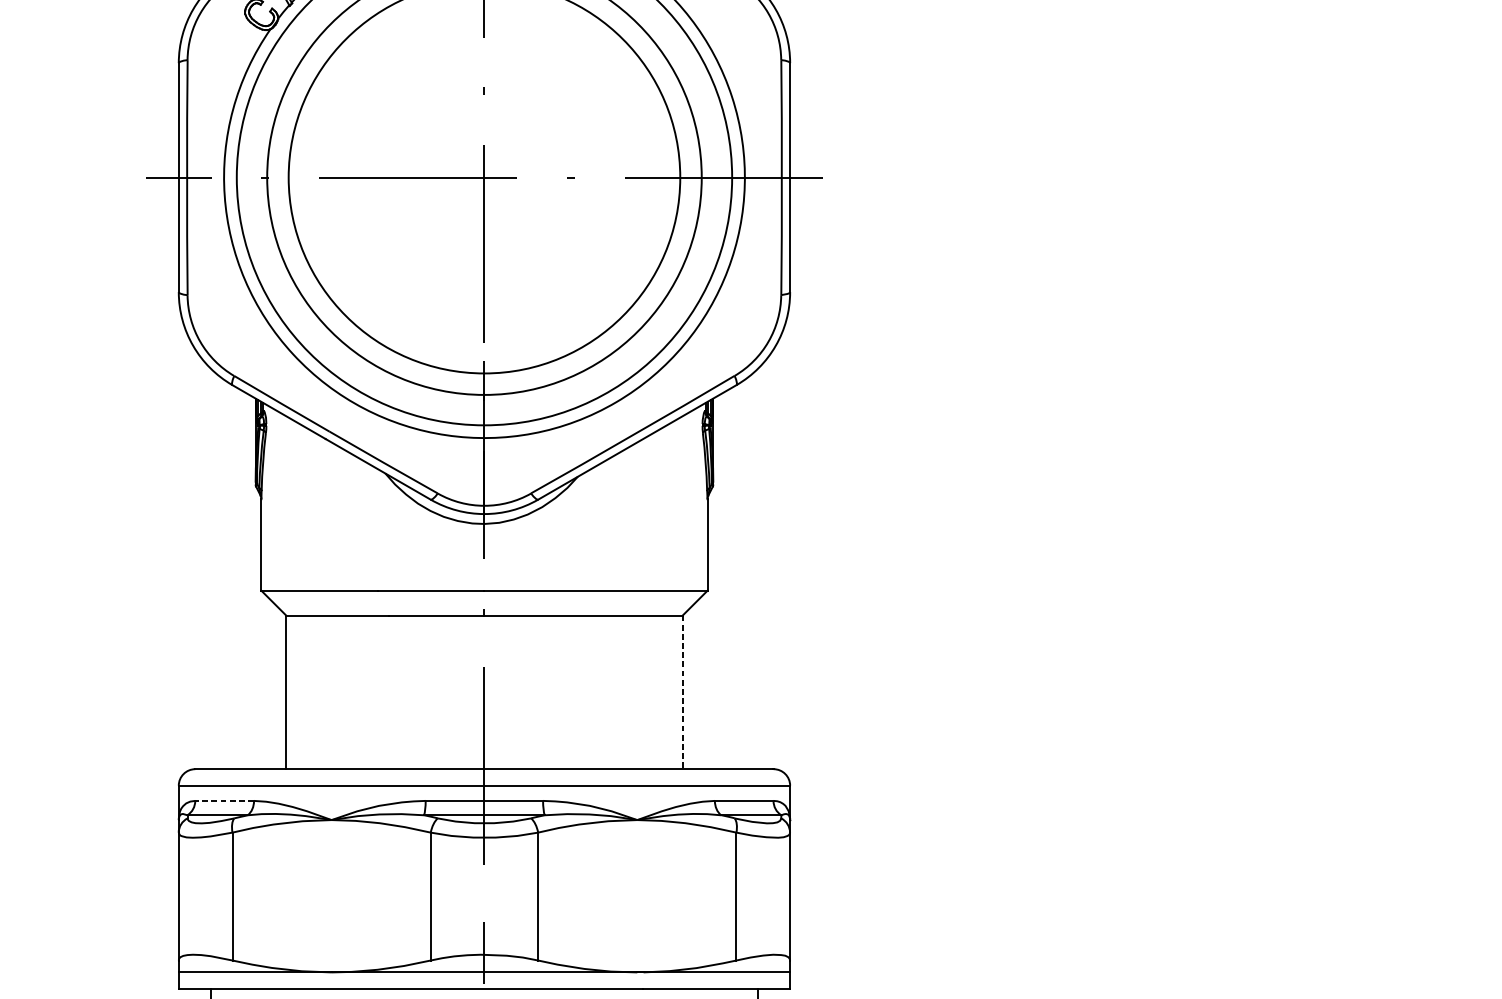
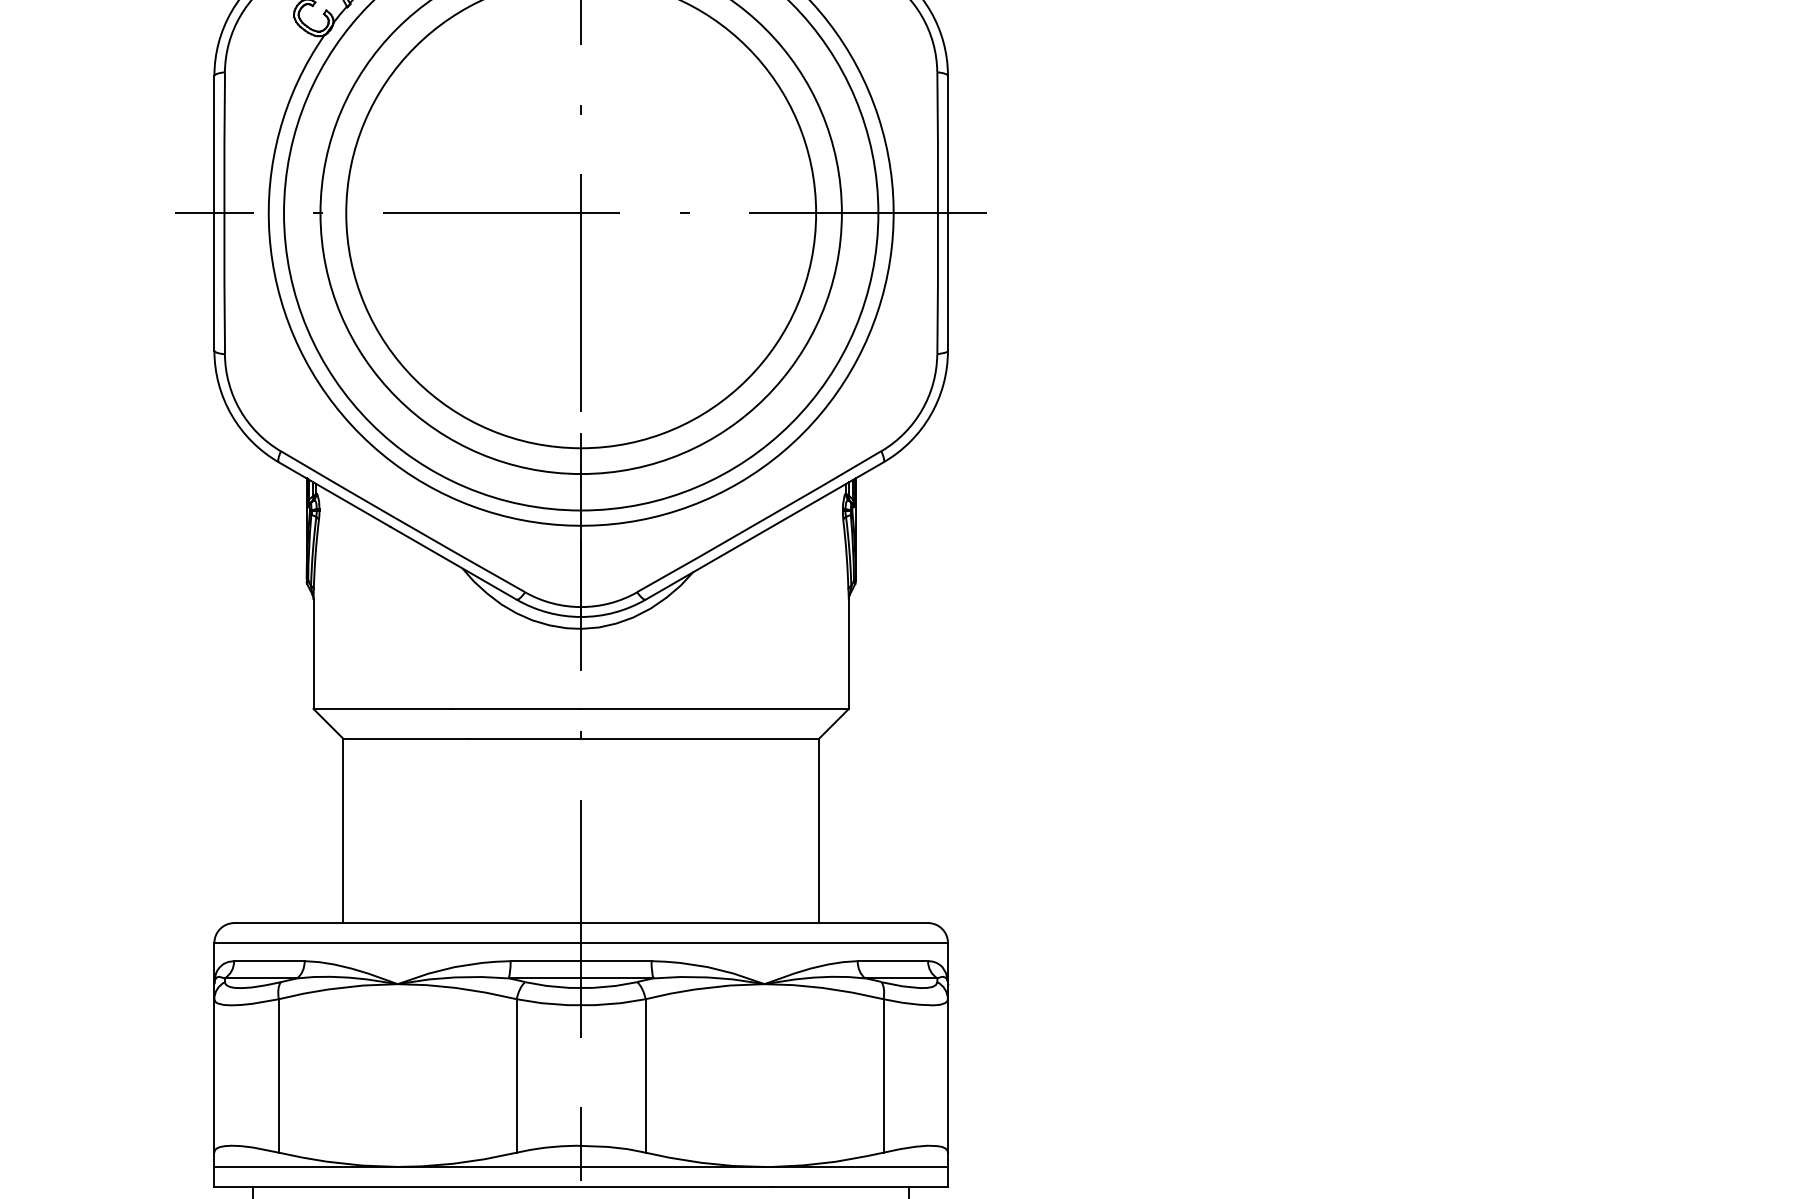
line: (683, 692) -> (819, 831), dashed -> solid
line: (223, 801) -> (268, 961), dashed -> solid

